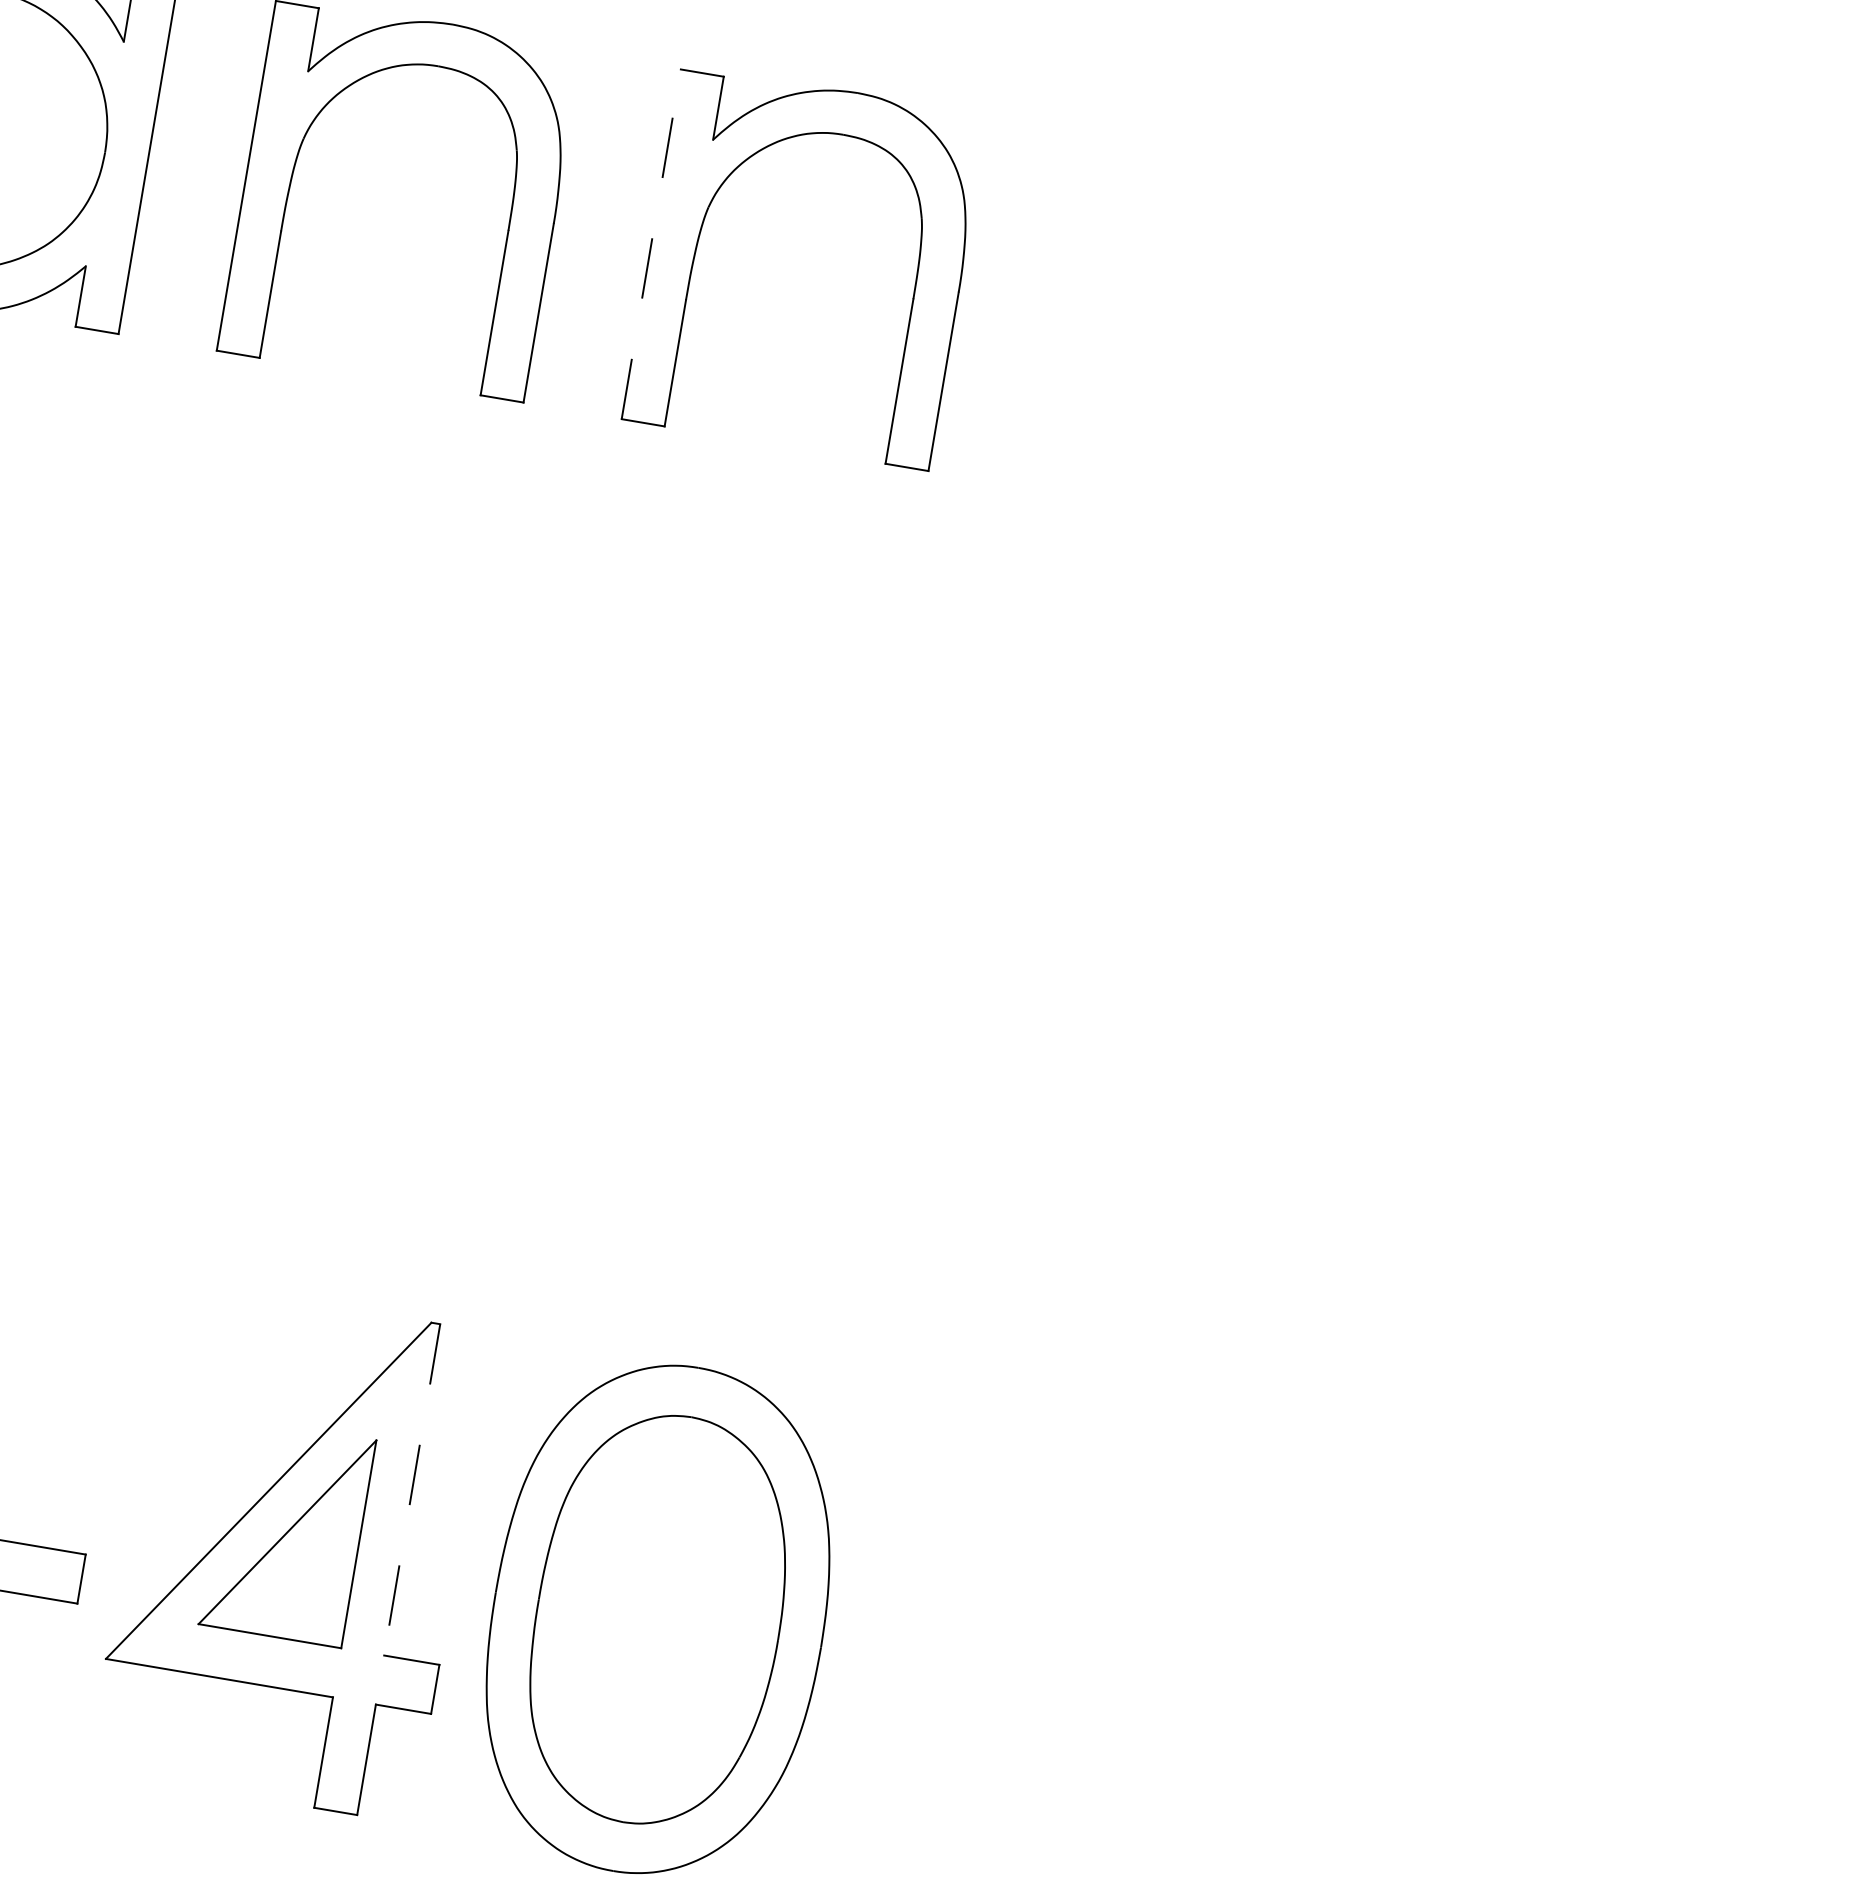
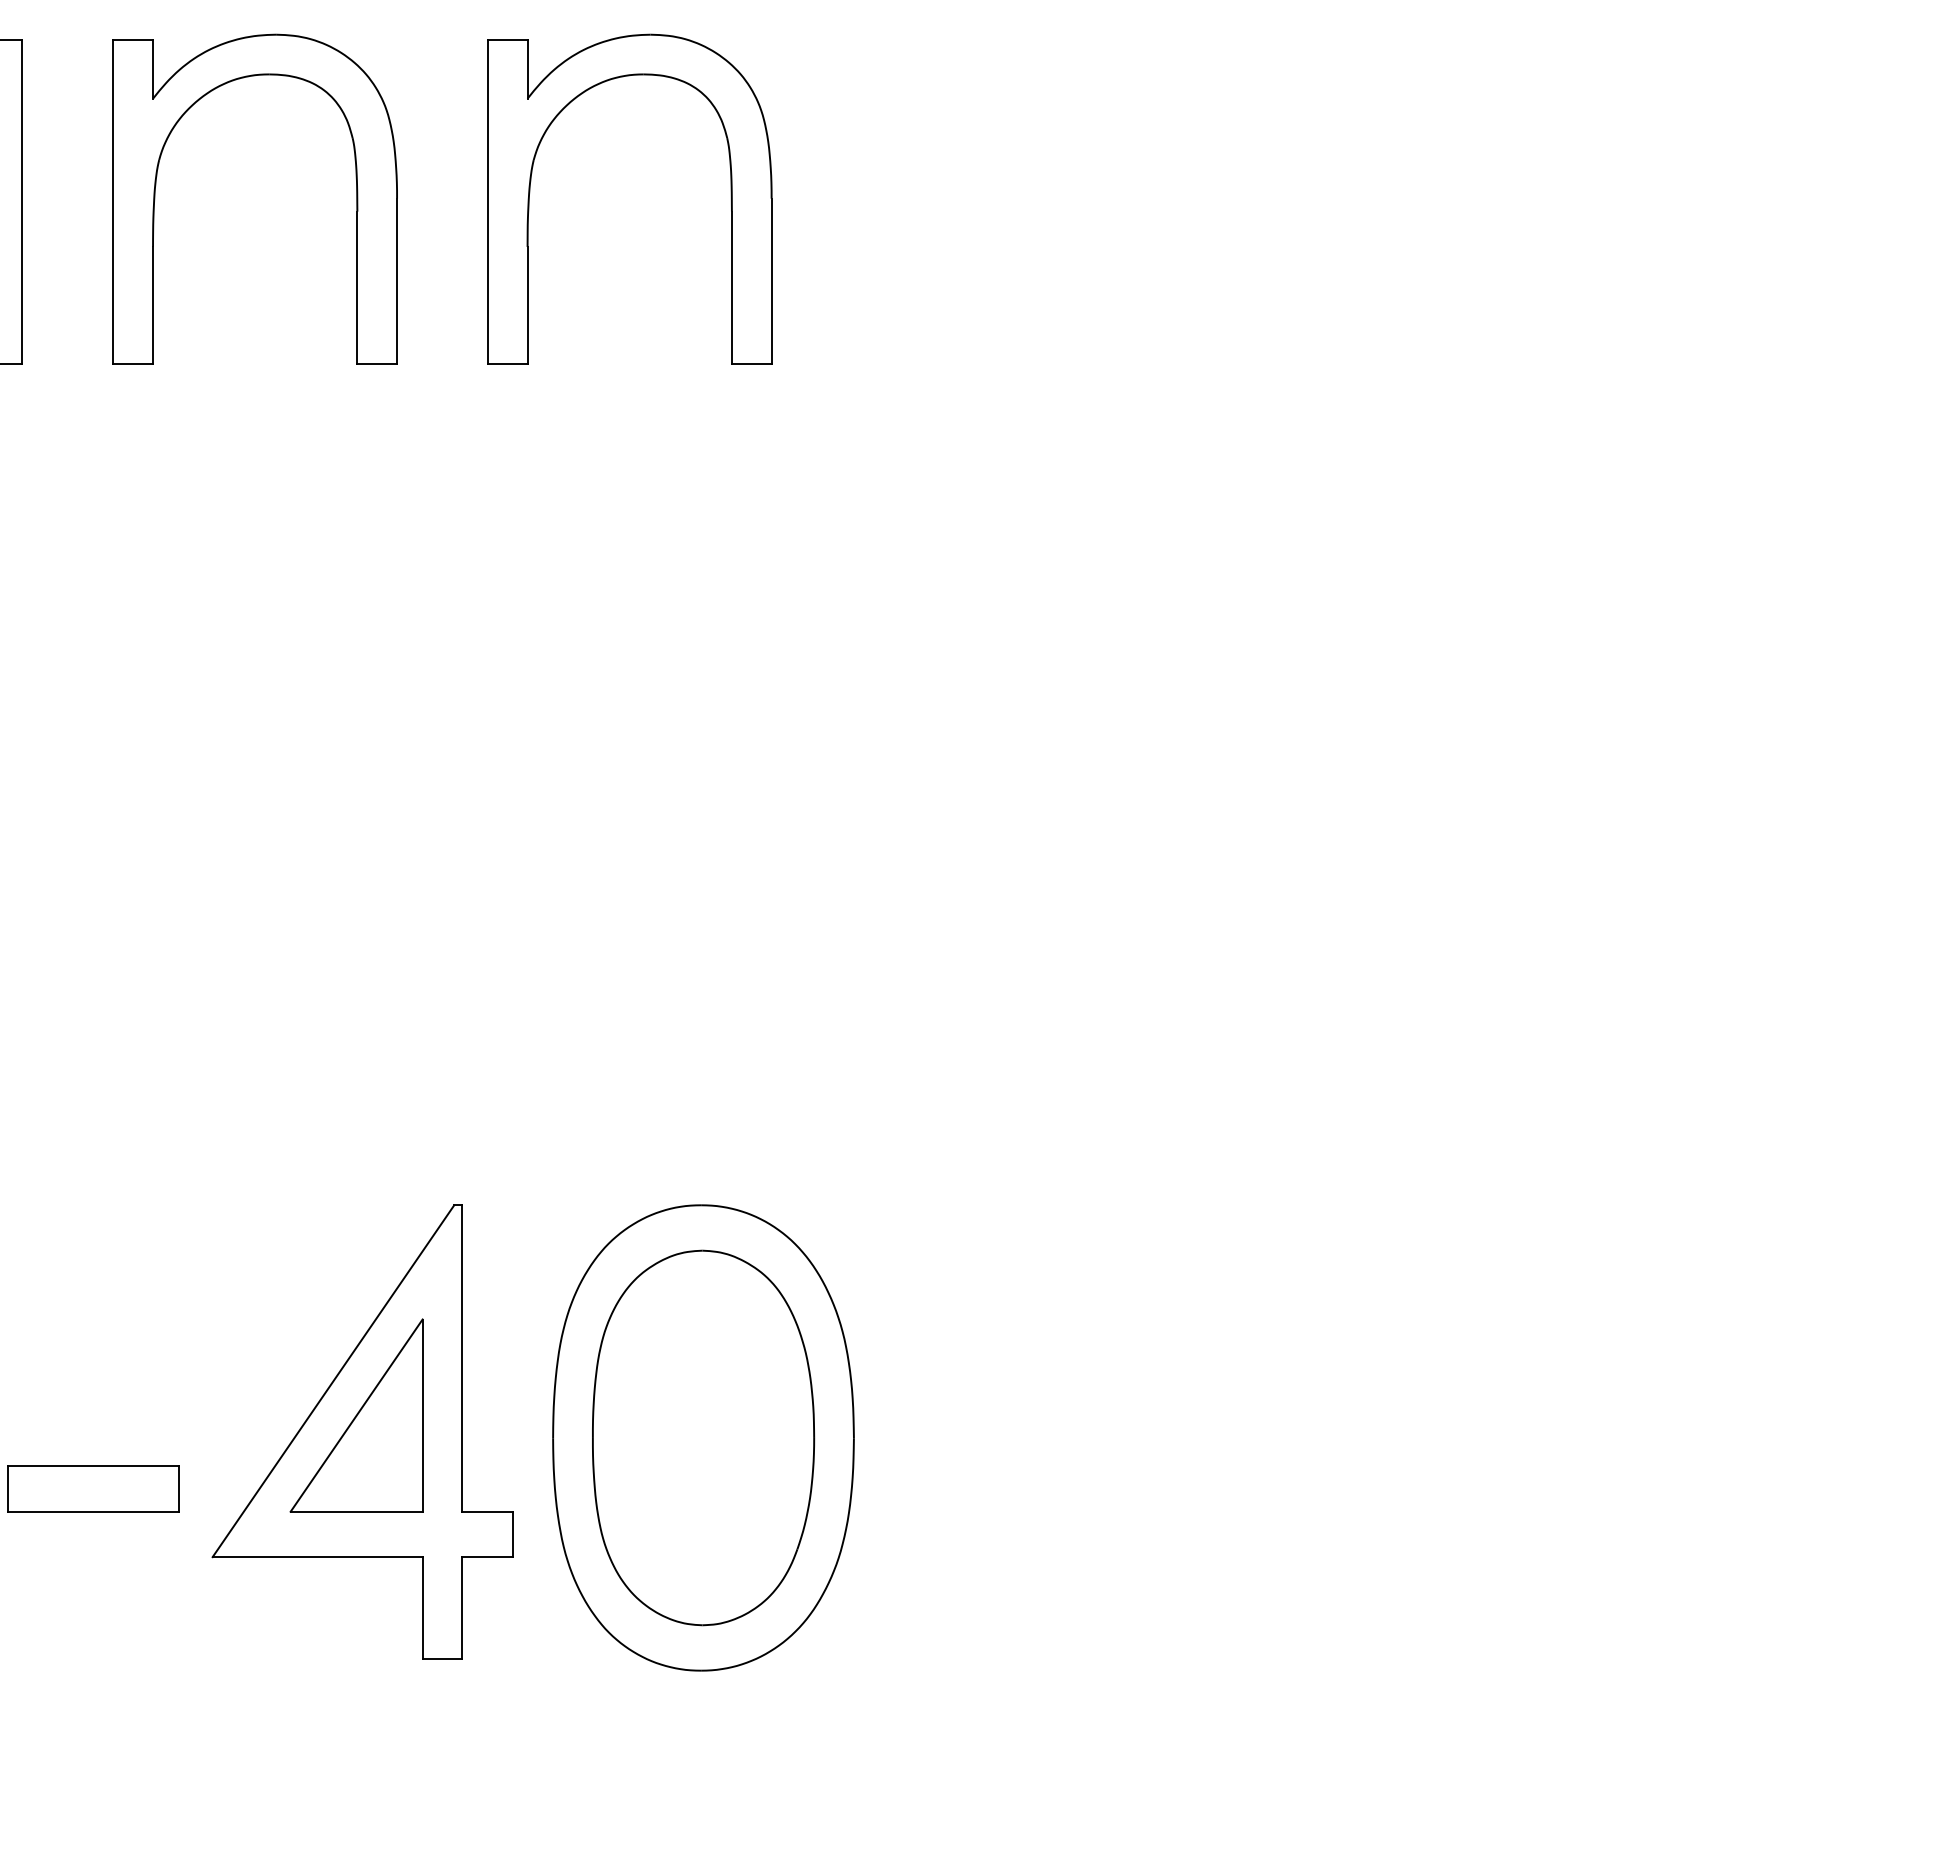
line: (650, 244) -> (487, 202), dashed -> solid
line: (412, 1490) -> (462, 1359), dashed -> solid

